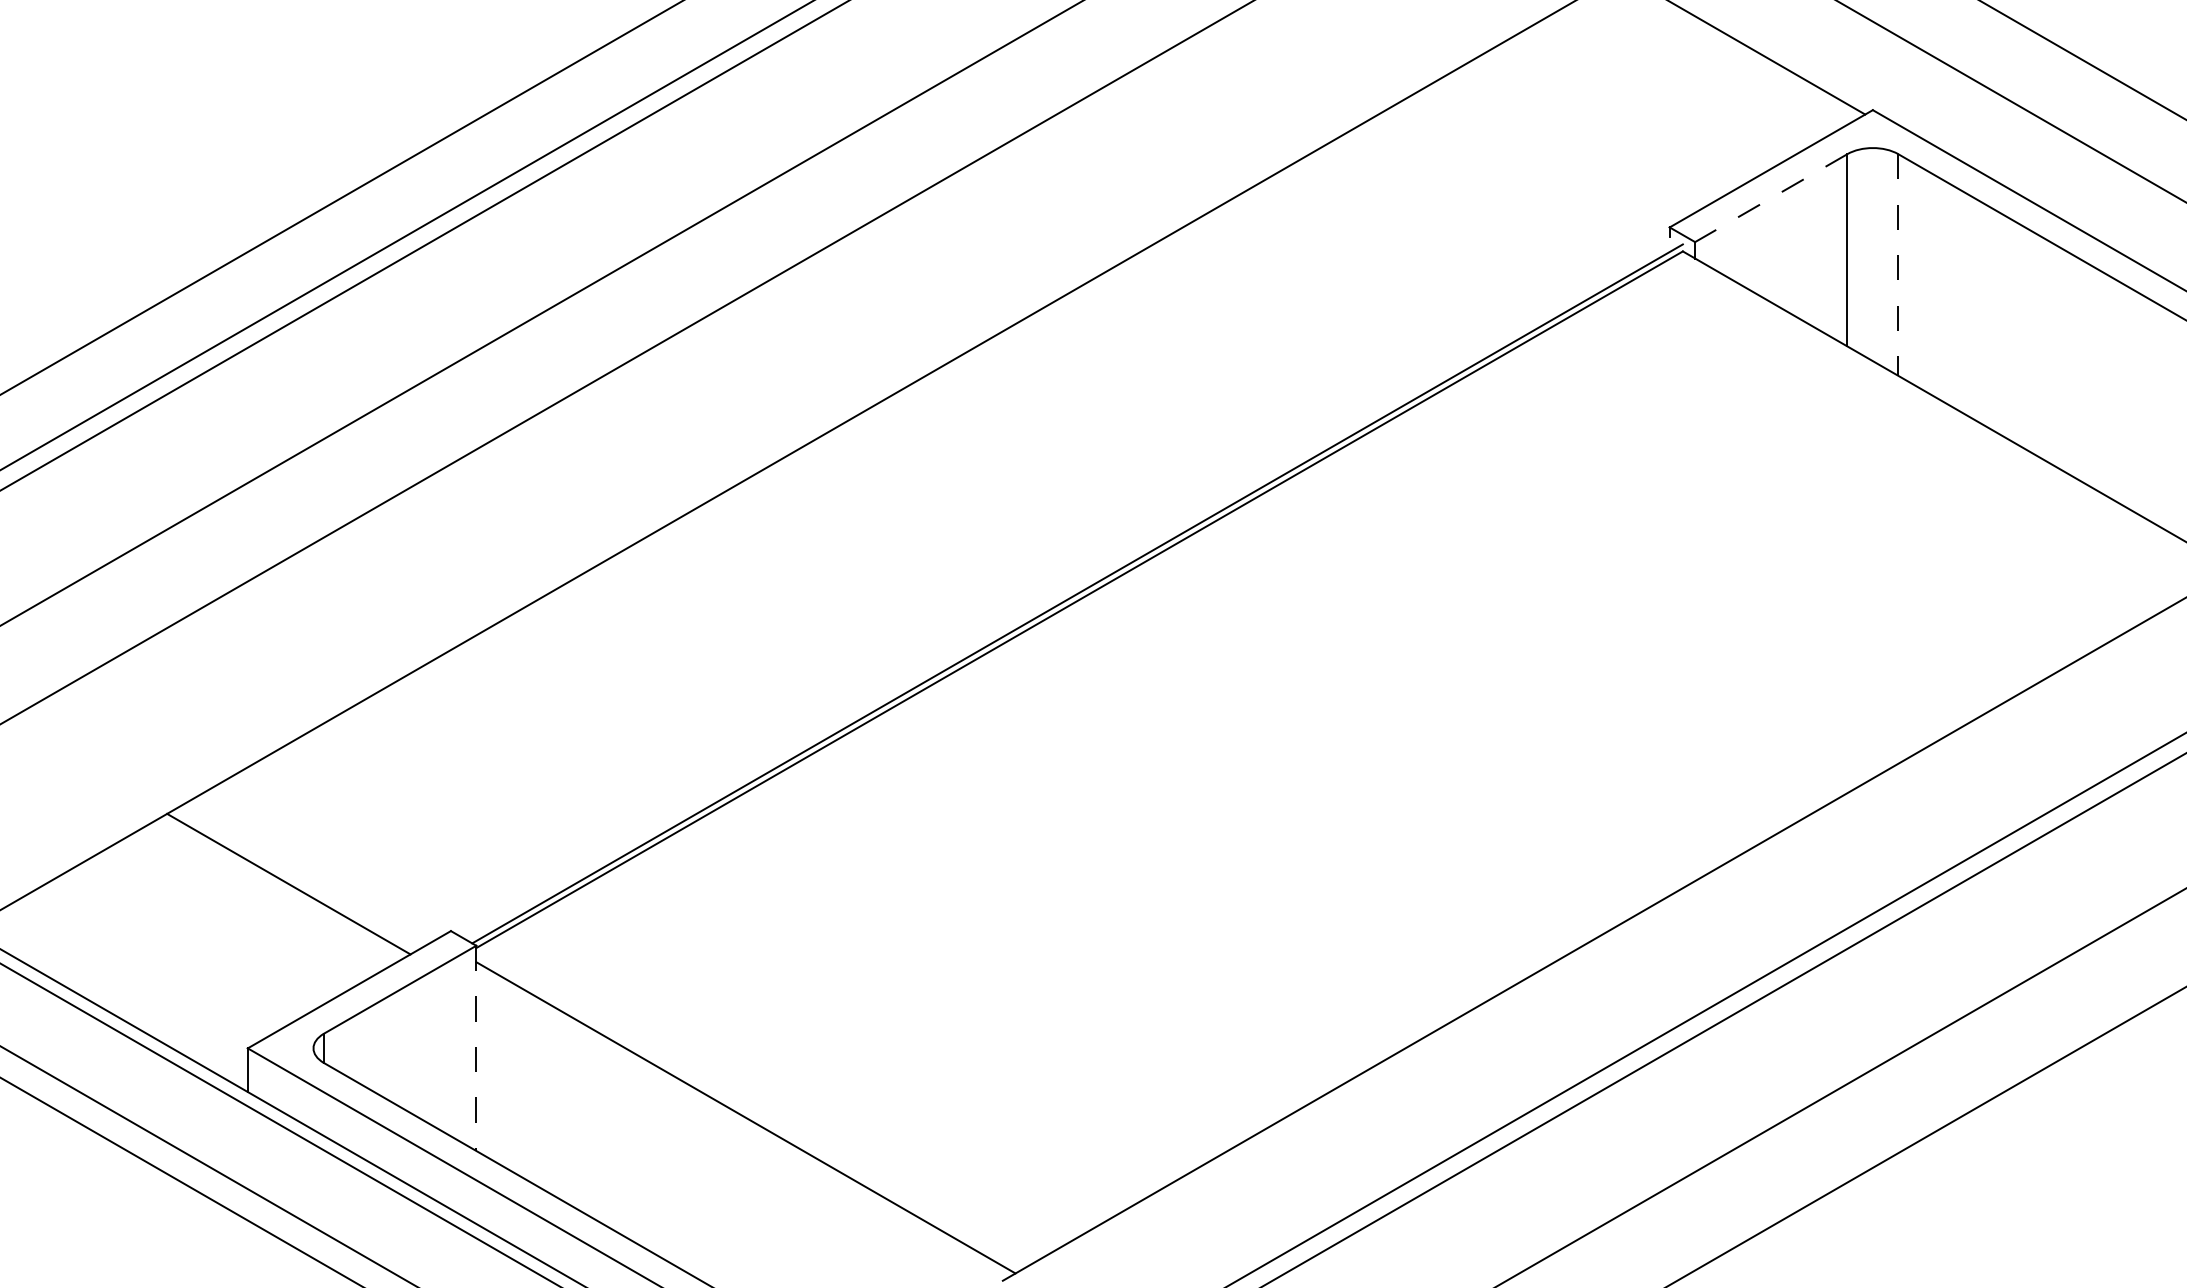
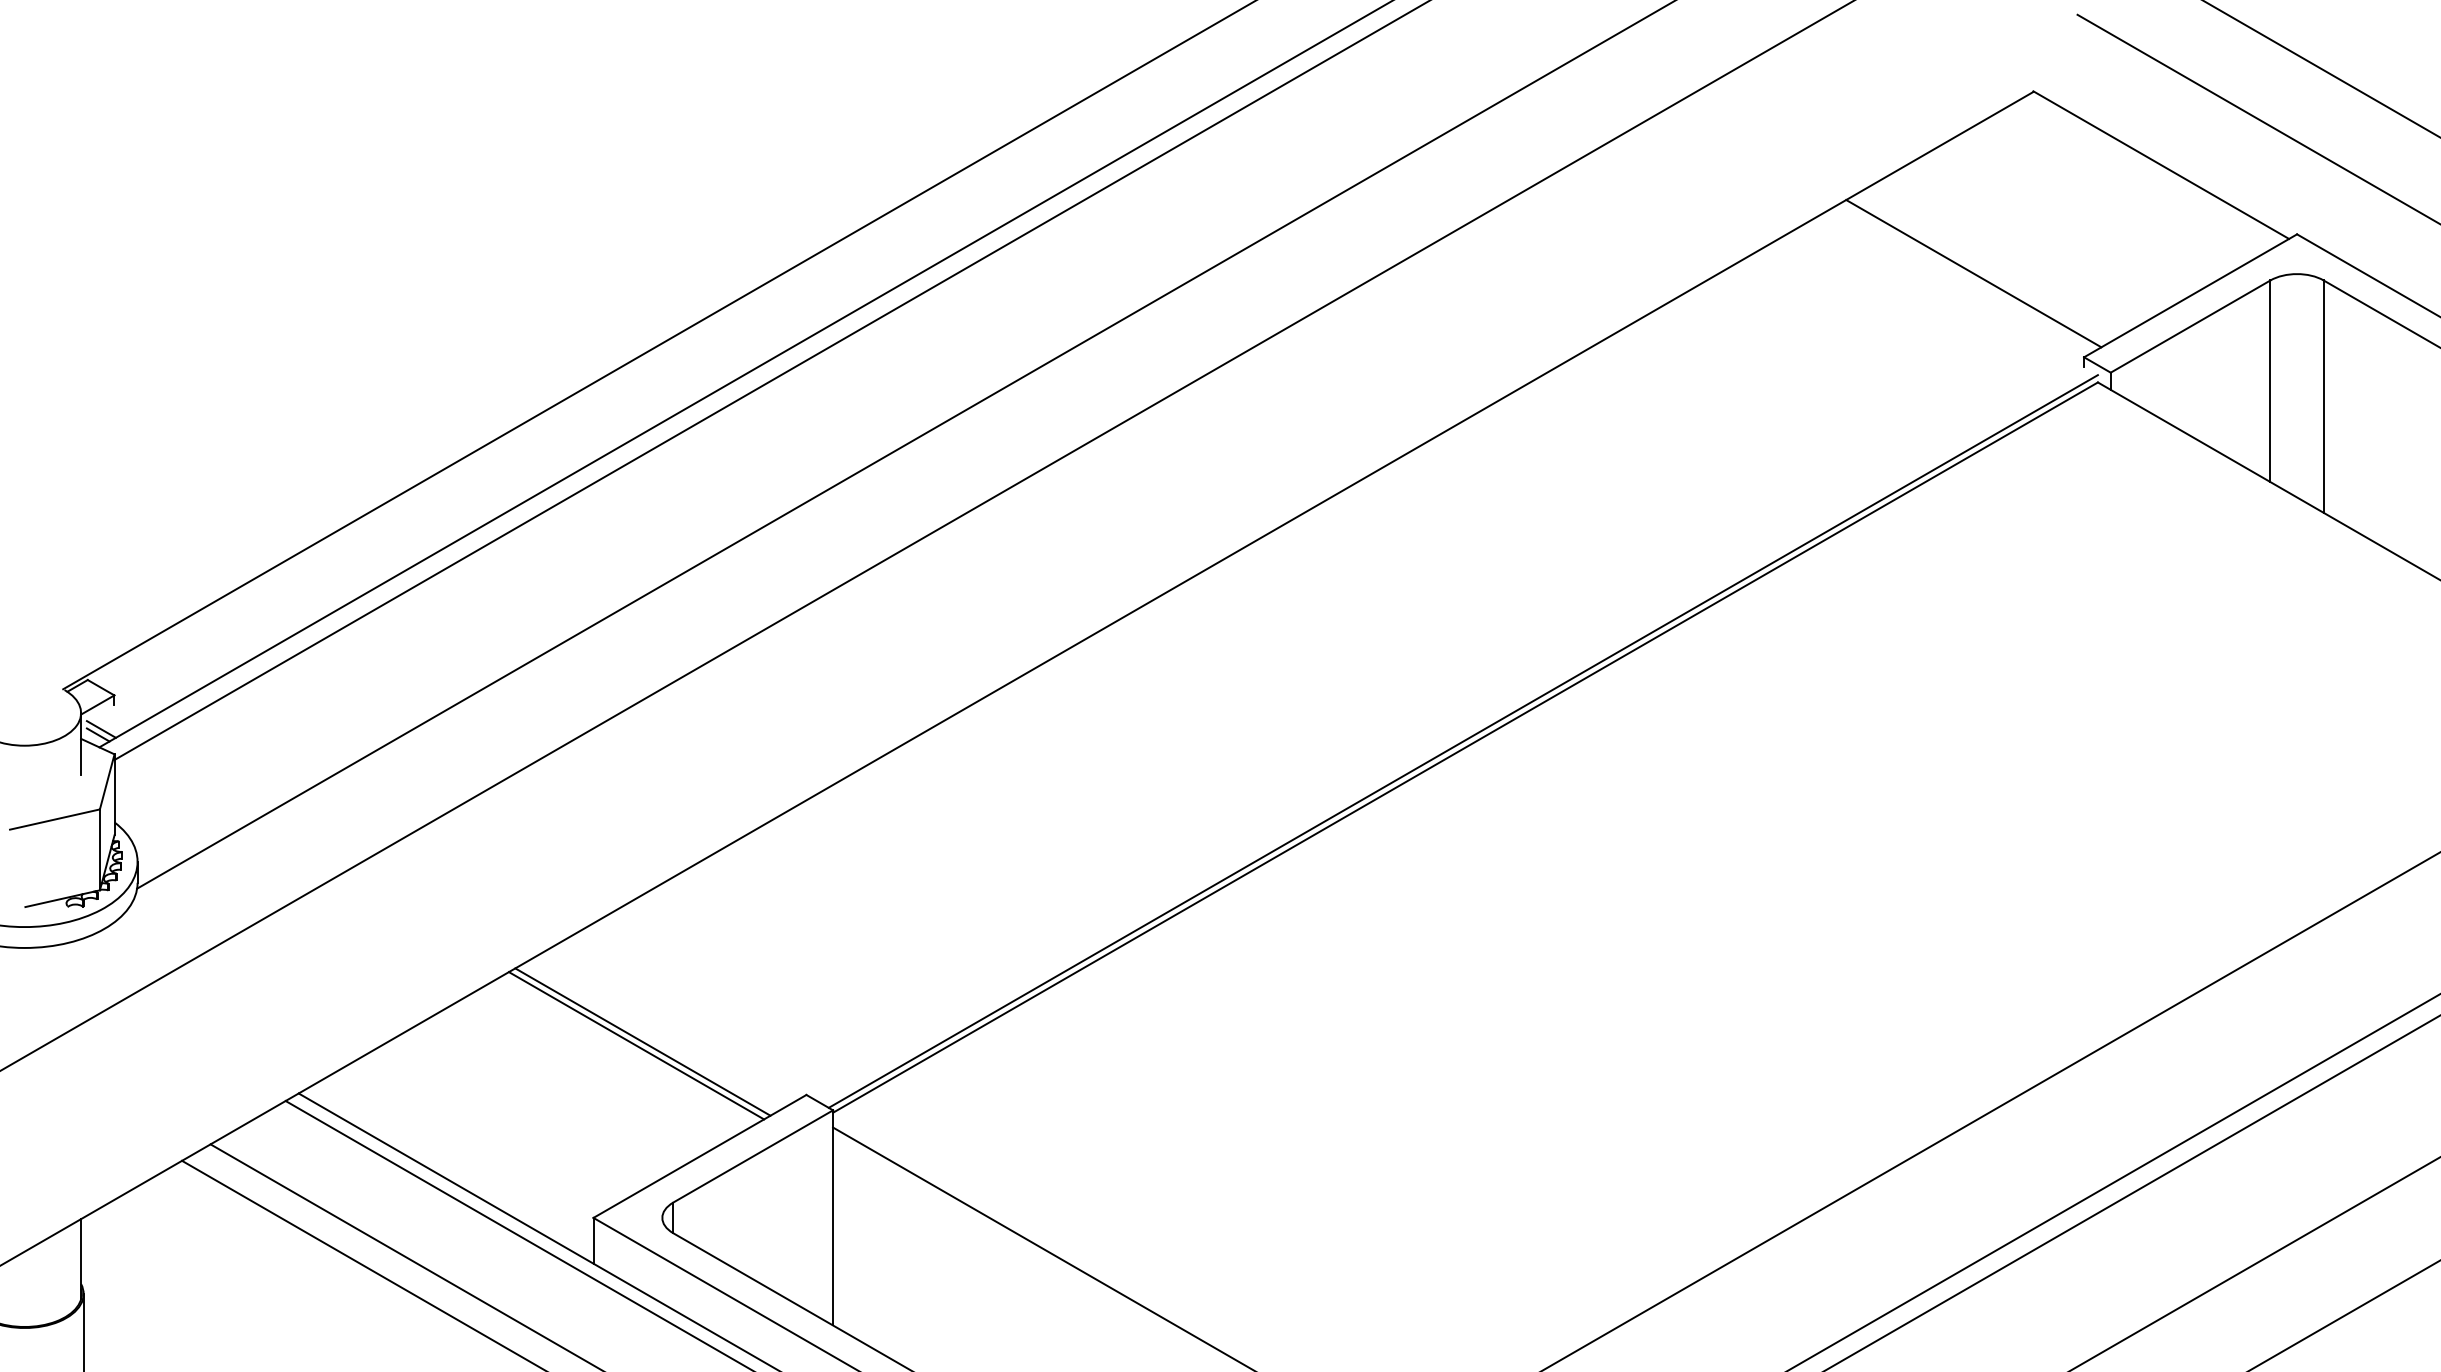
line: (1564, 147) -> (1973, 273), added
line: (1771, 198) -> (2190, 326), dashed -> solid
line: (1898, 265) -> (2323, 397), dashed -> solid
line: (294, 880) -> (642, 1041), added
line: (476, 1047) -> (833, 1217), dashed -> solid

